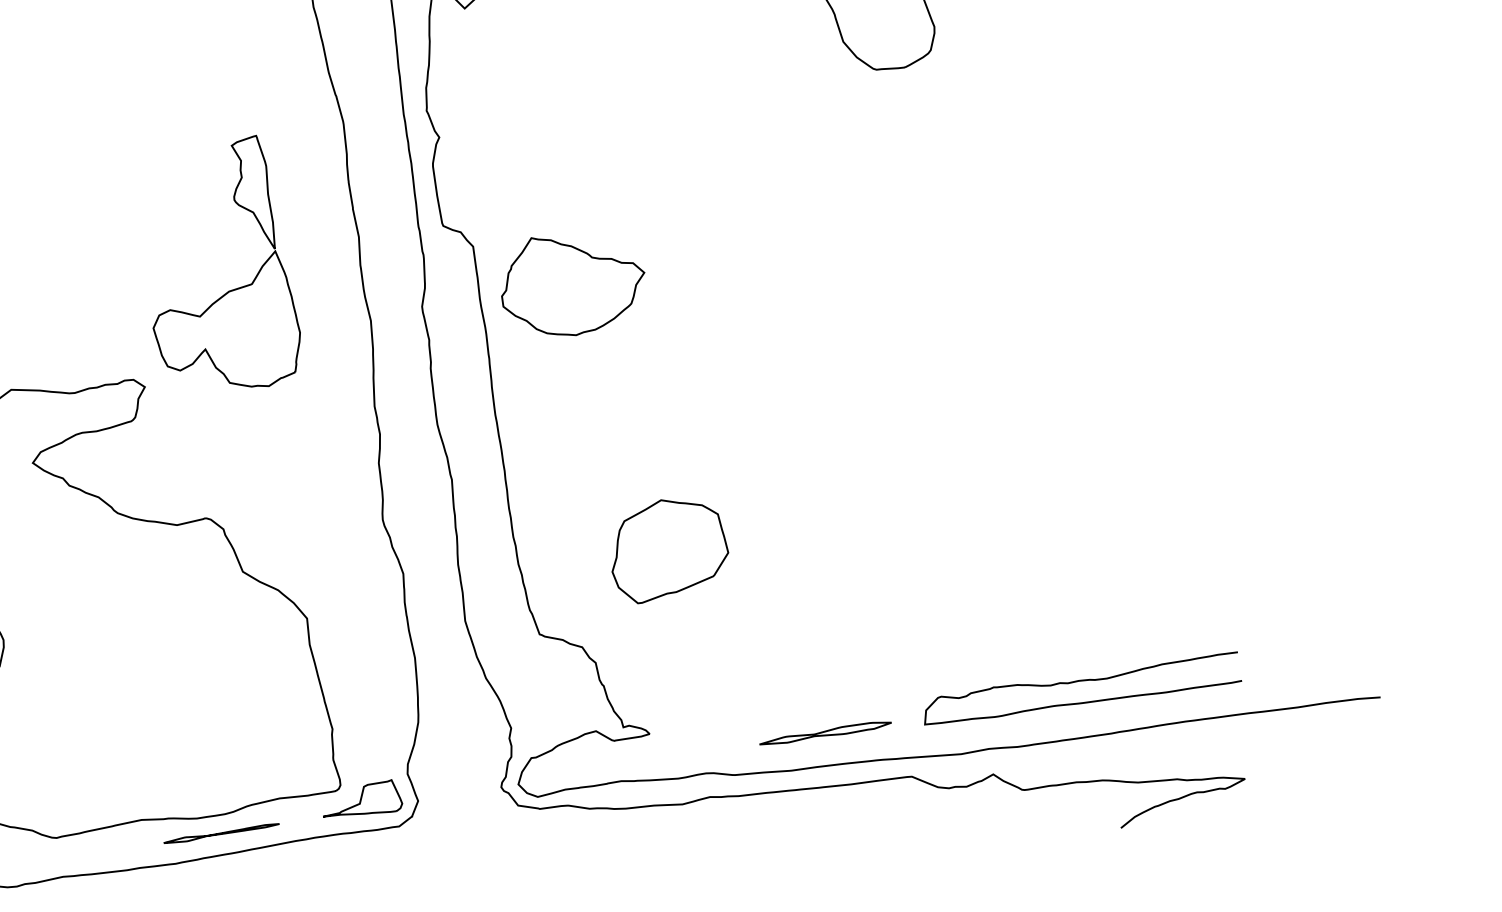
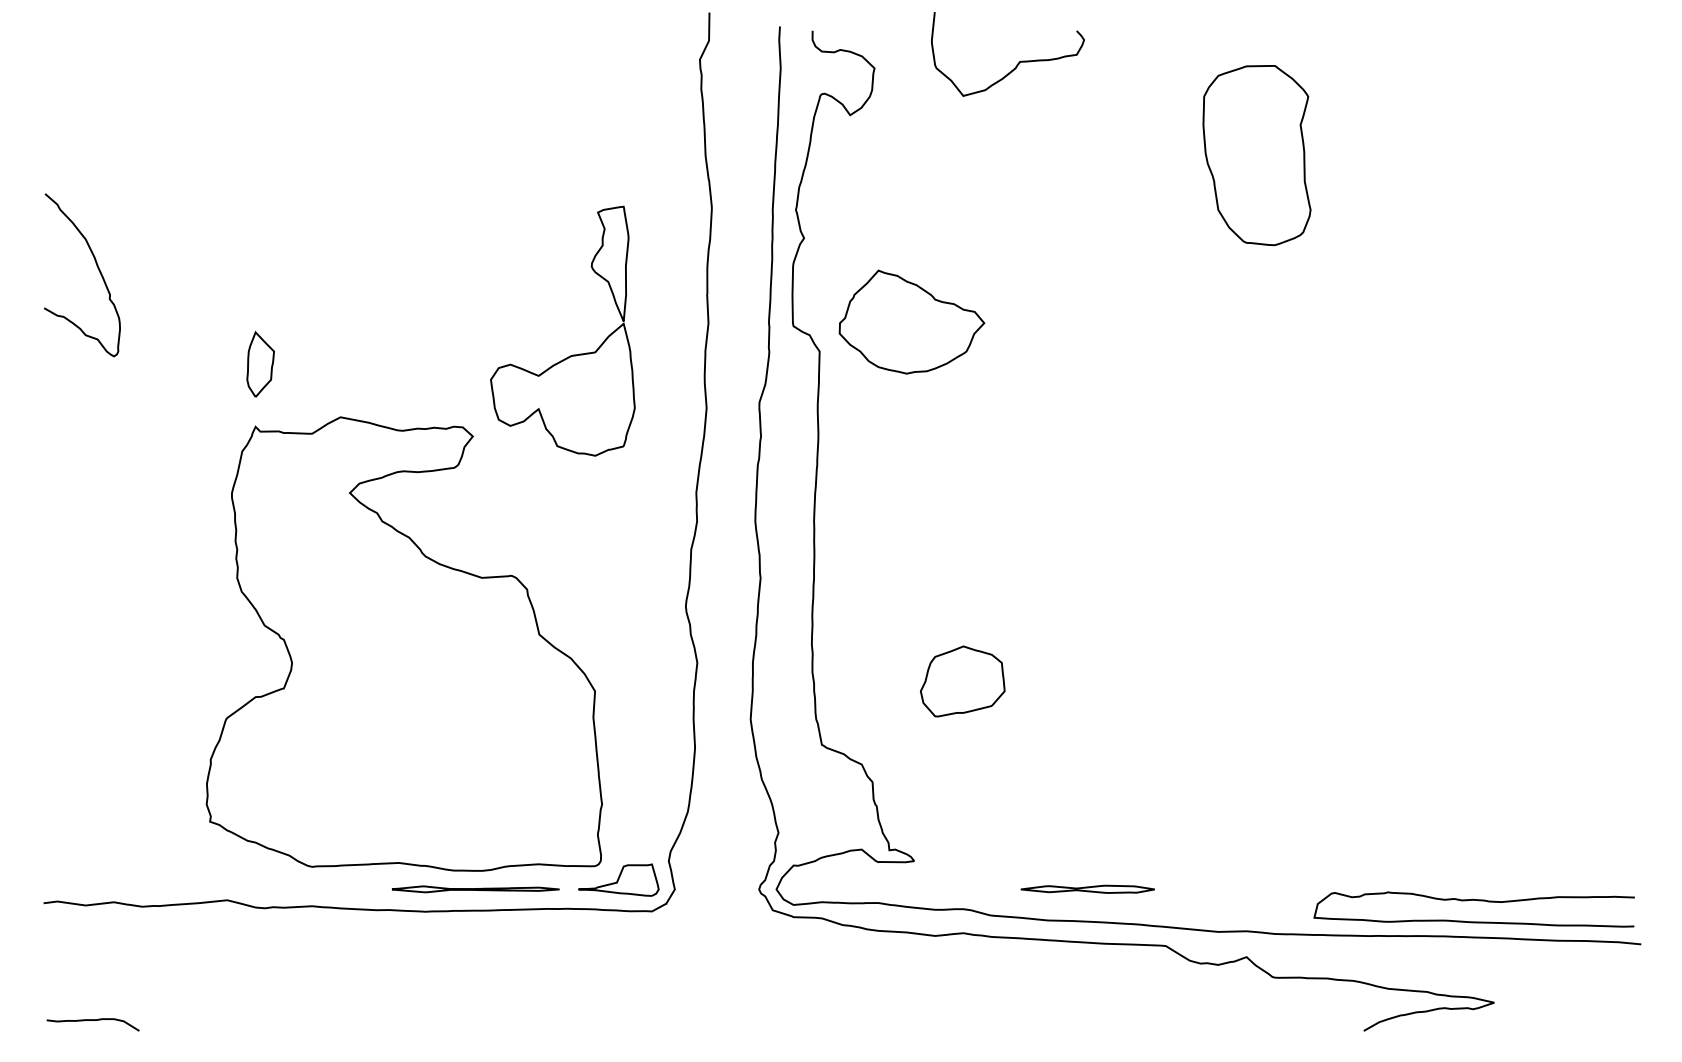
part: (572, 282) -> (911, 321), moved
part: (667, 548) -> (962, 681), size x0.71
curve: (1079, 681) -> (1473, 900), moved
part: (221, 833) -> (475, 889), size x1.43

